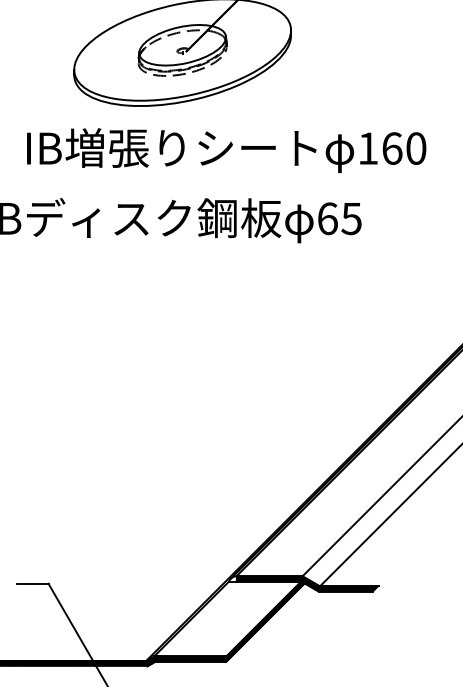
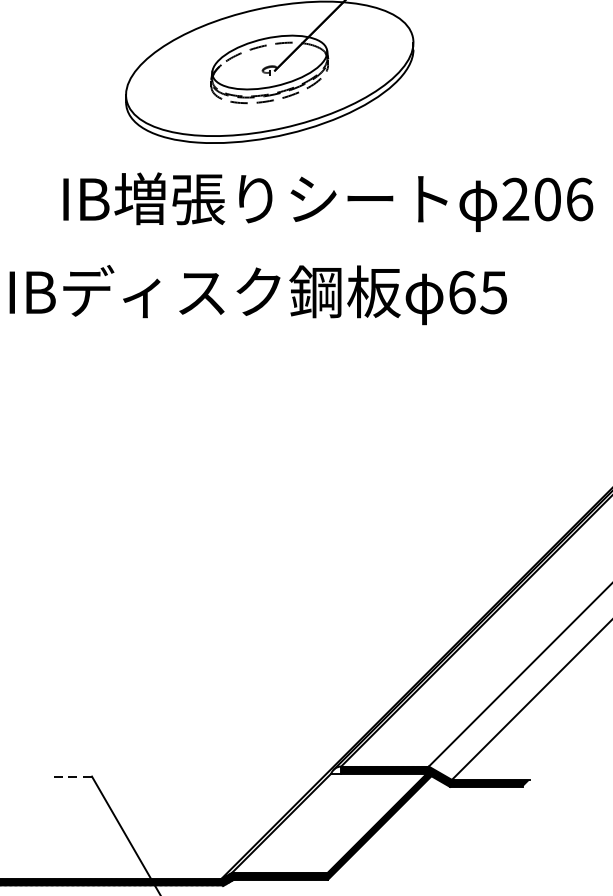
text: (392, 148) -> (548, 199), 160 -> 206
line: (32, 583) -> (70, 776), solid -> dashed

